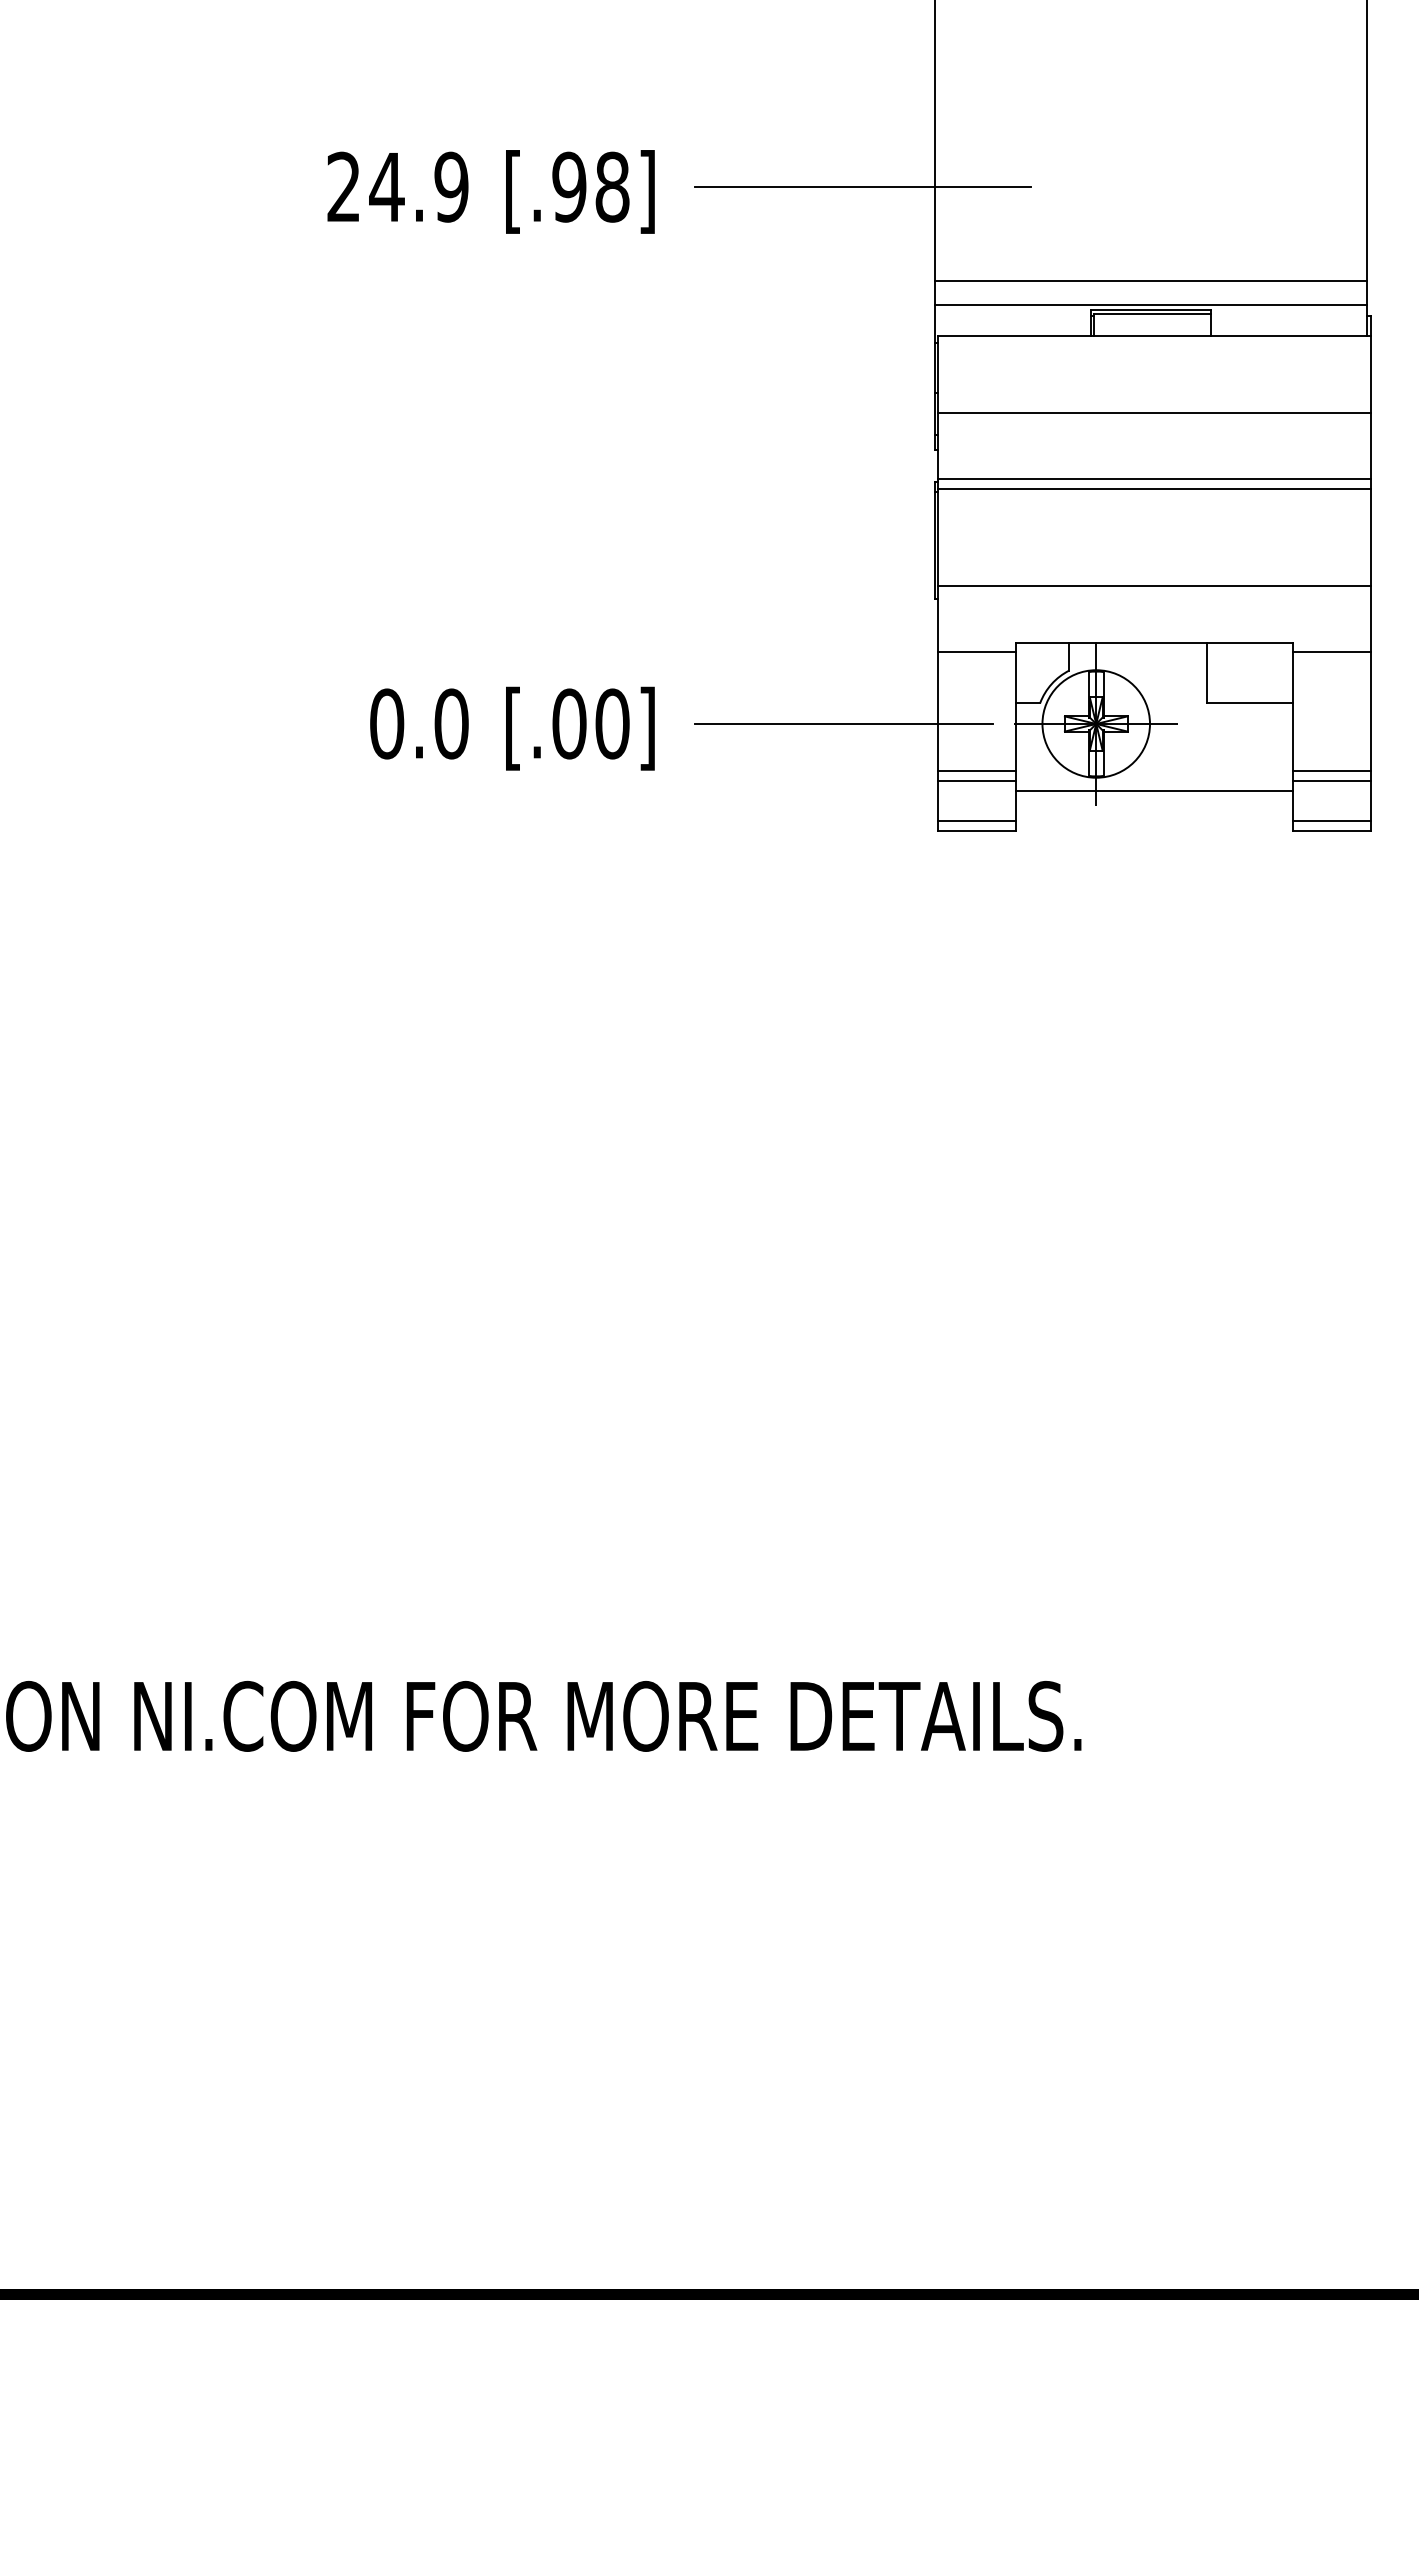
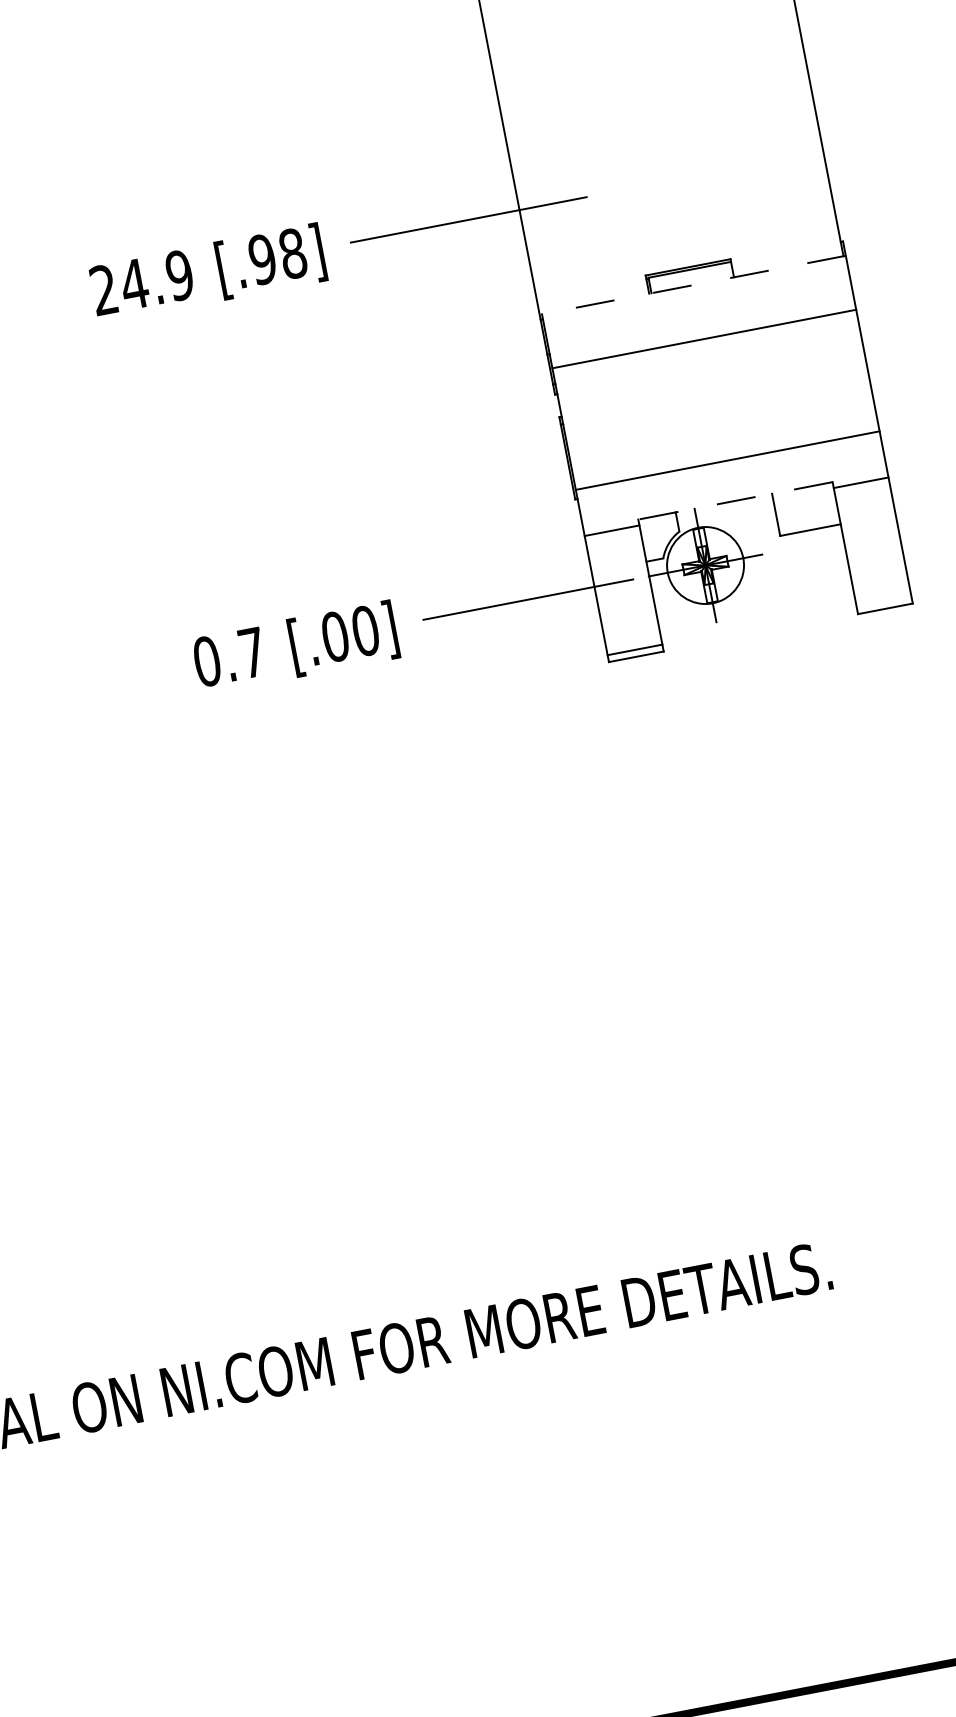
line: (1150, 281) -> (683, 247), removed
line: (1150, 304) -> (686, 263), removed
line: (1153, 336) -> (693, 285), solid -> dashed
line: (1154, 478) -> (713, 385), removed
line: (1154, 489) -> (714, 392), removed
line: (1153, 643) -> (734, 501), solid -> dashed
text: (451, 723) -> (252, 652), 0.0 -> 0.7
line: (977, 770) -> (628, 614), removed
line: (1331, 770) -> (877, 566), removed
line: (977, 781) -> (629, 622), removed
line: (1331, 781) -> (878, 574), removed
line: (1154, 790) -> (755, 604), removed
line: (1331, 821) -> (884, 602), removed

